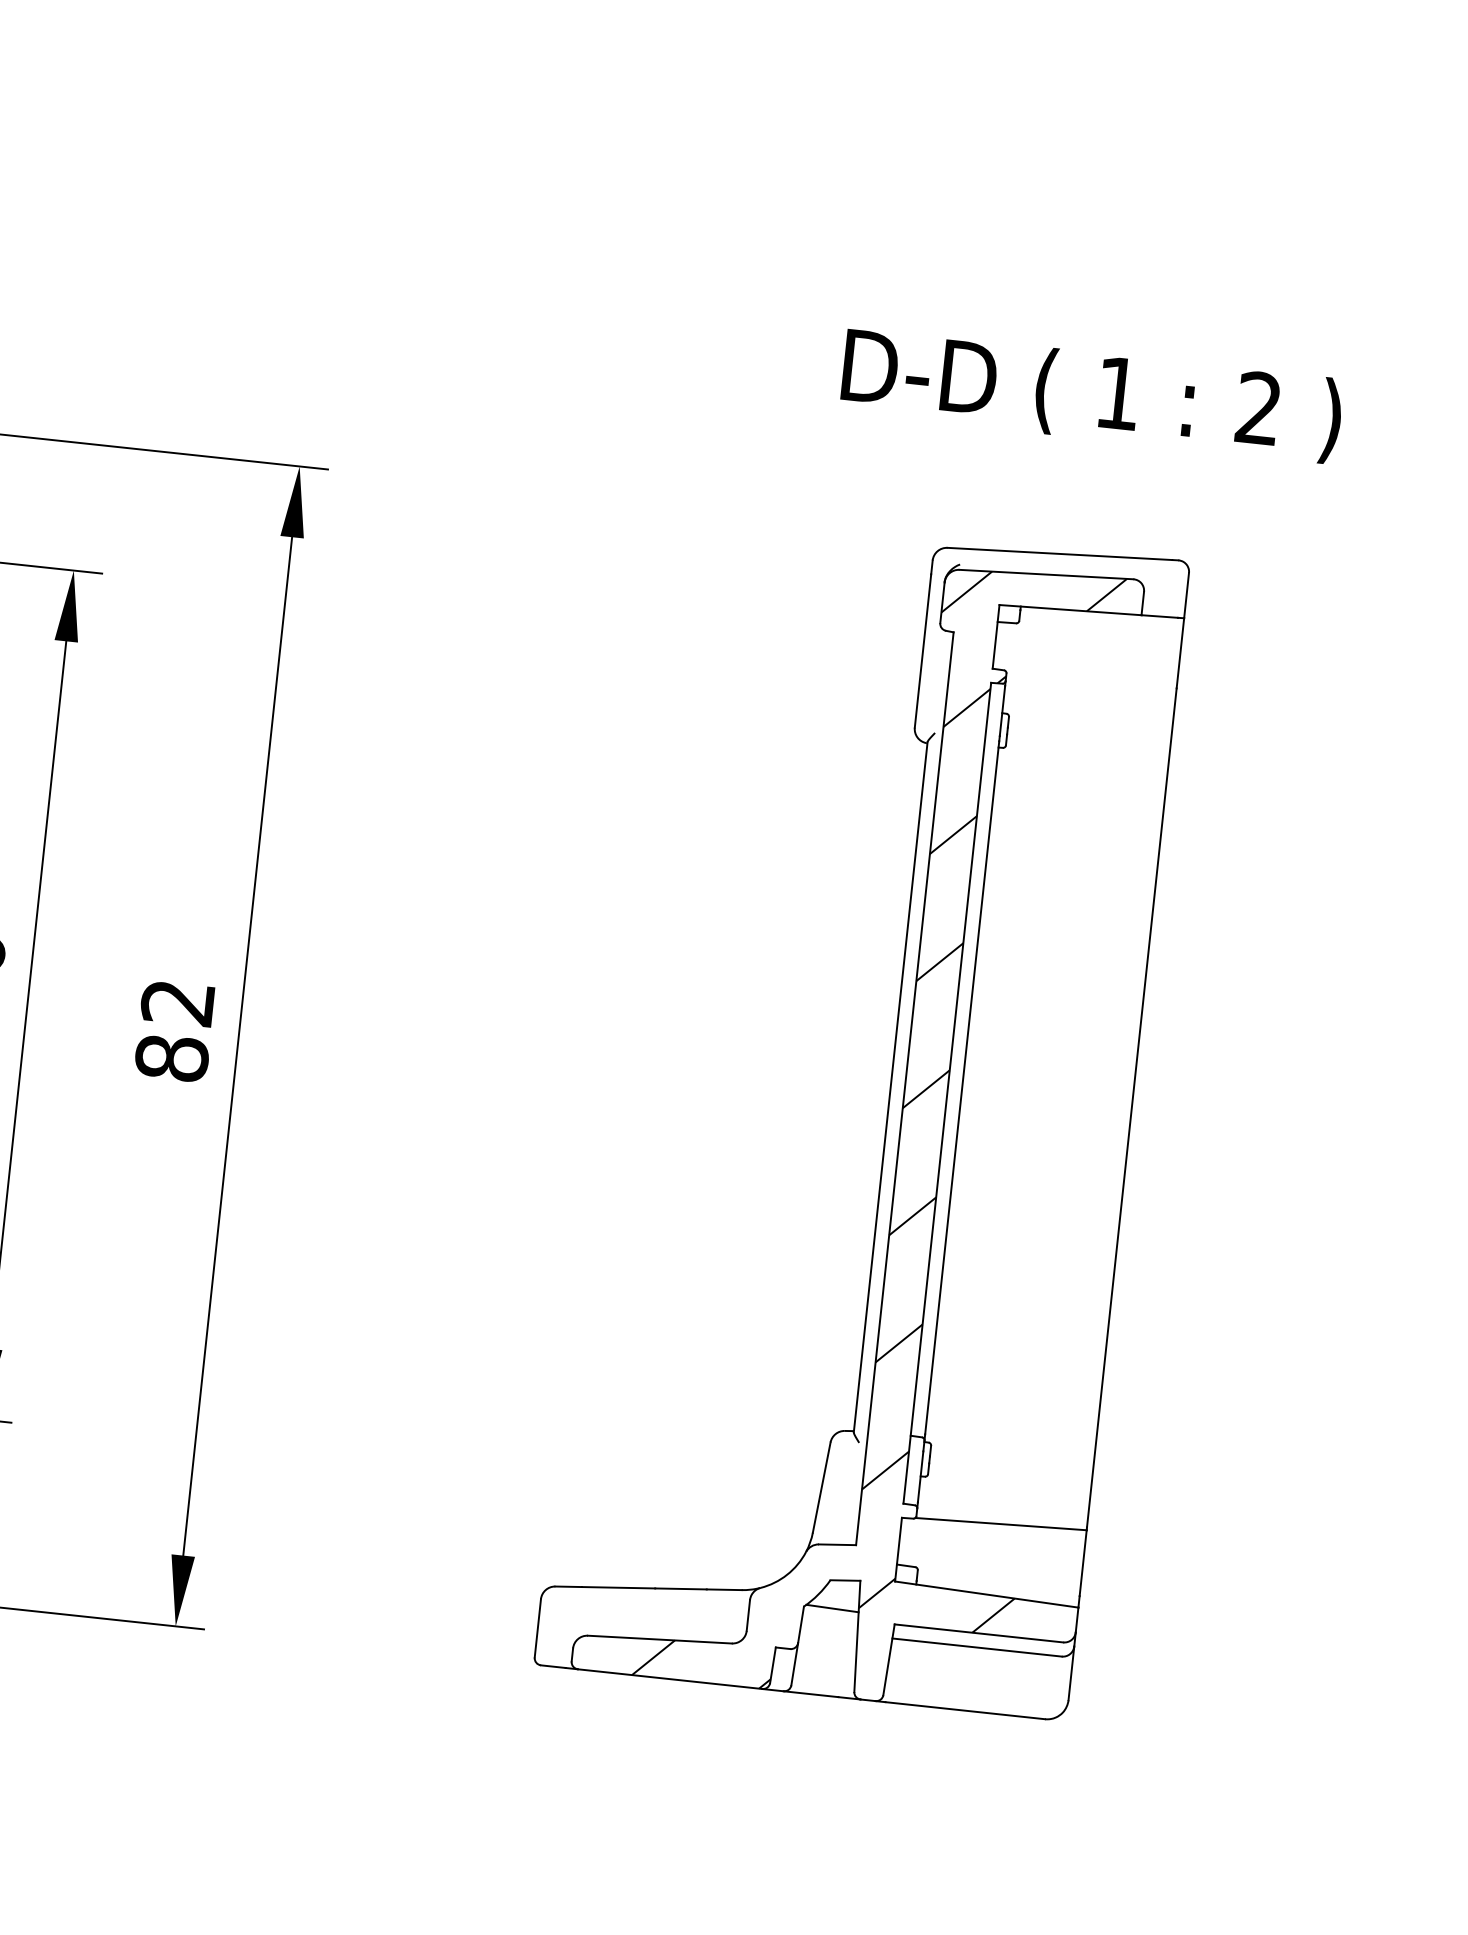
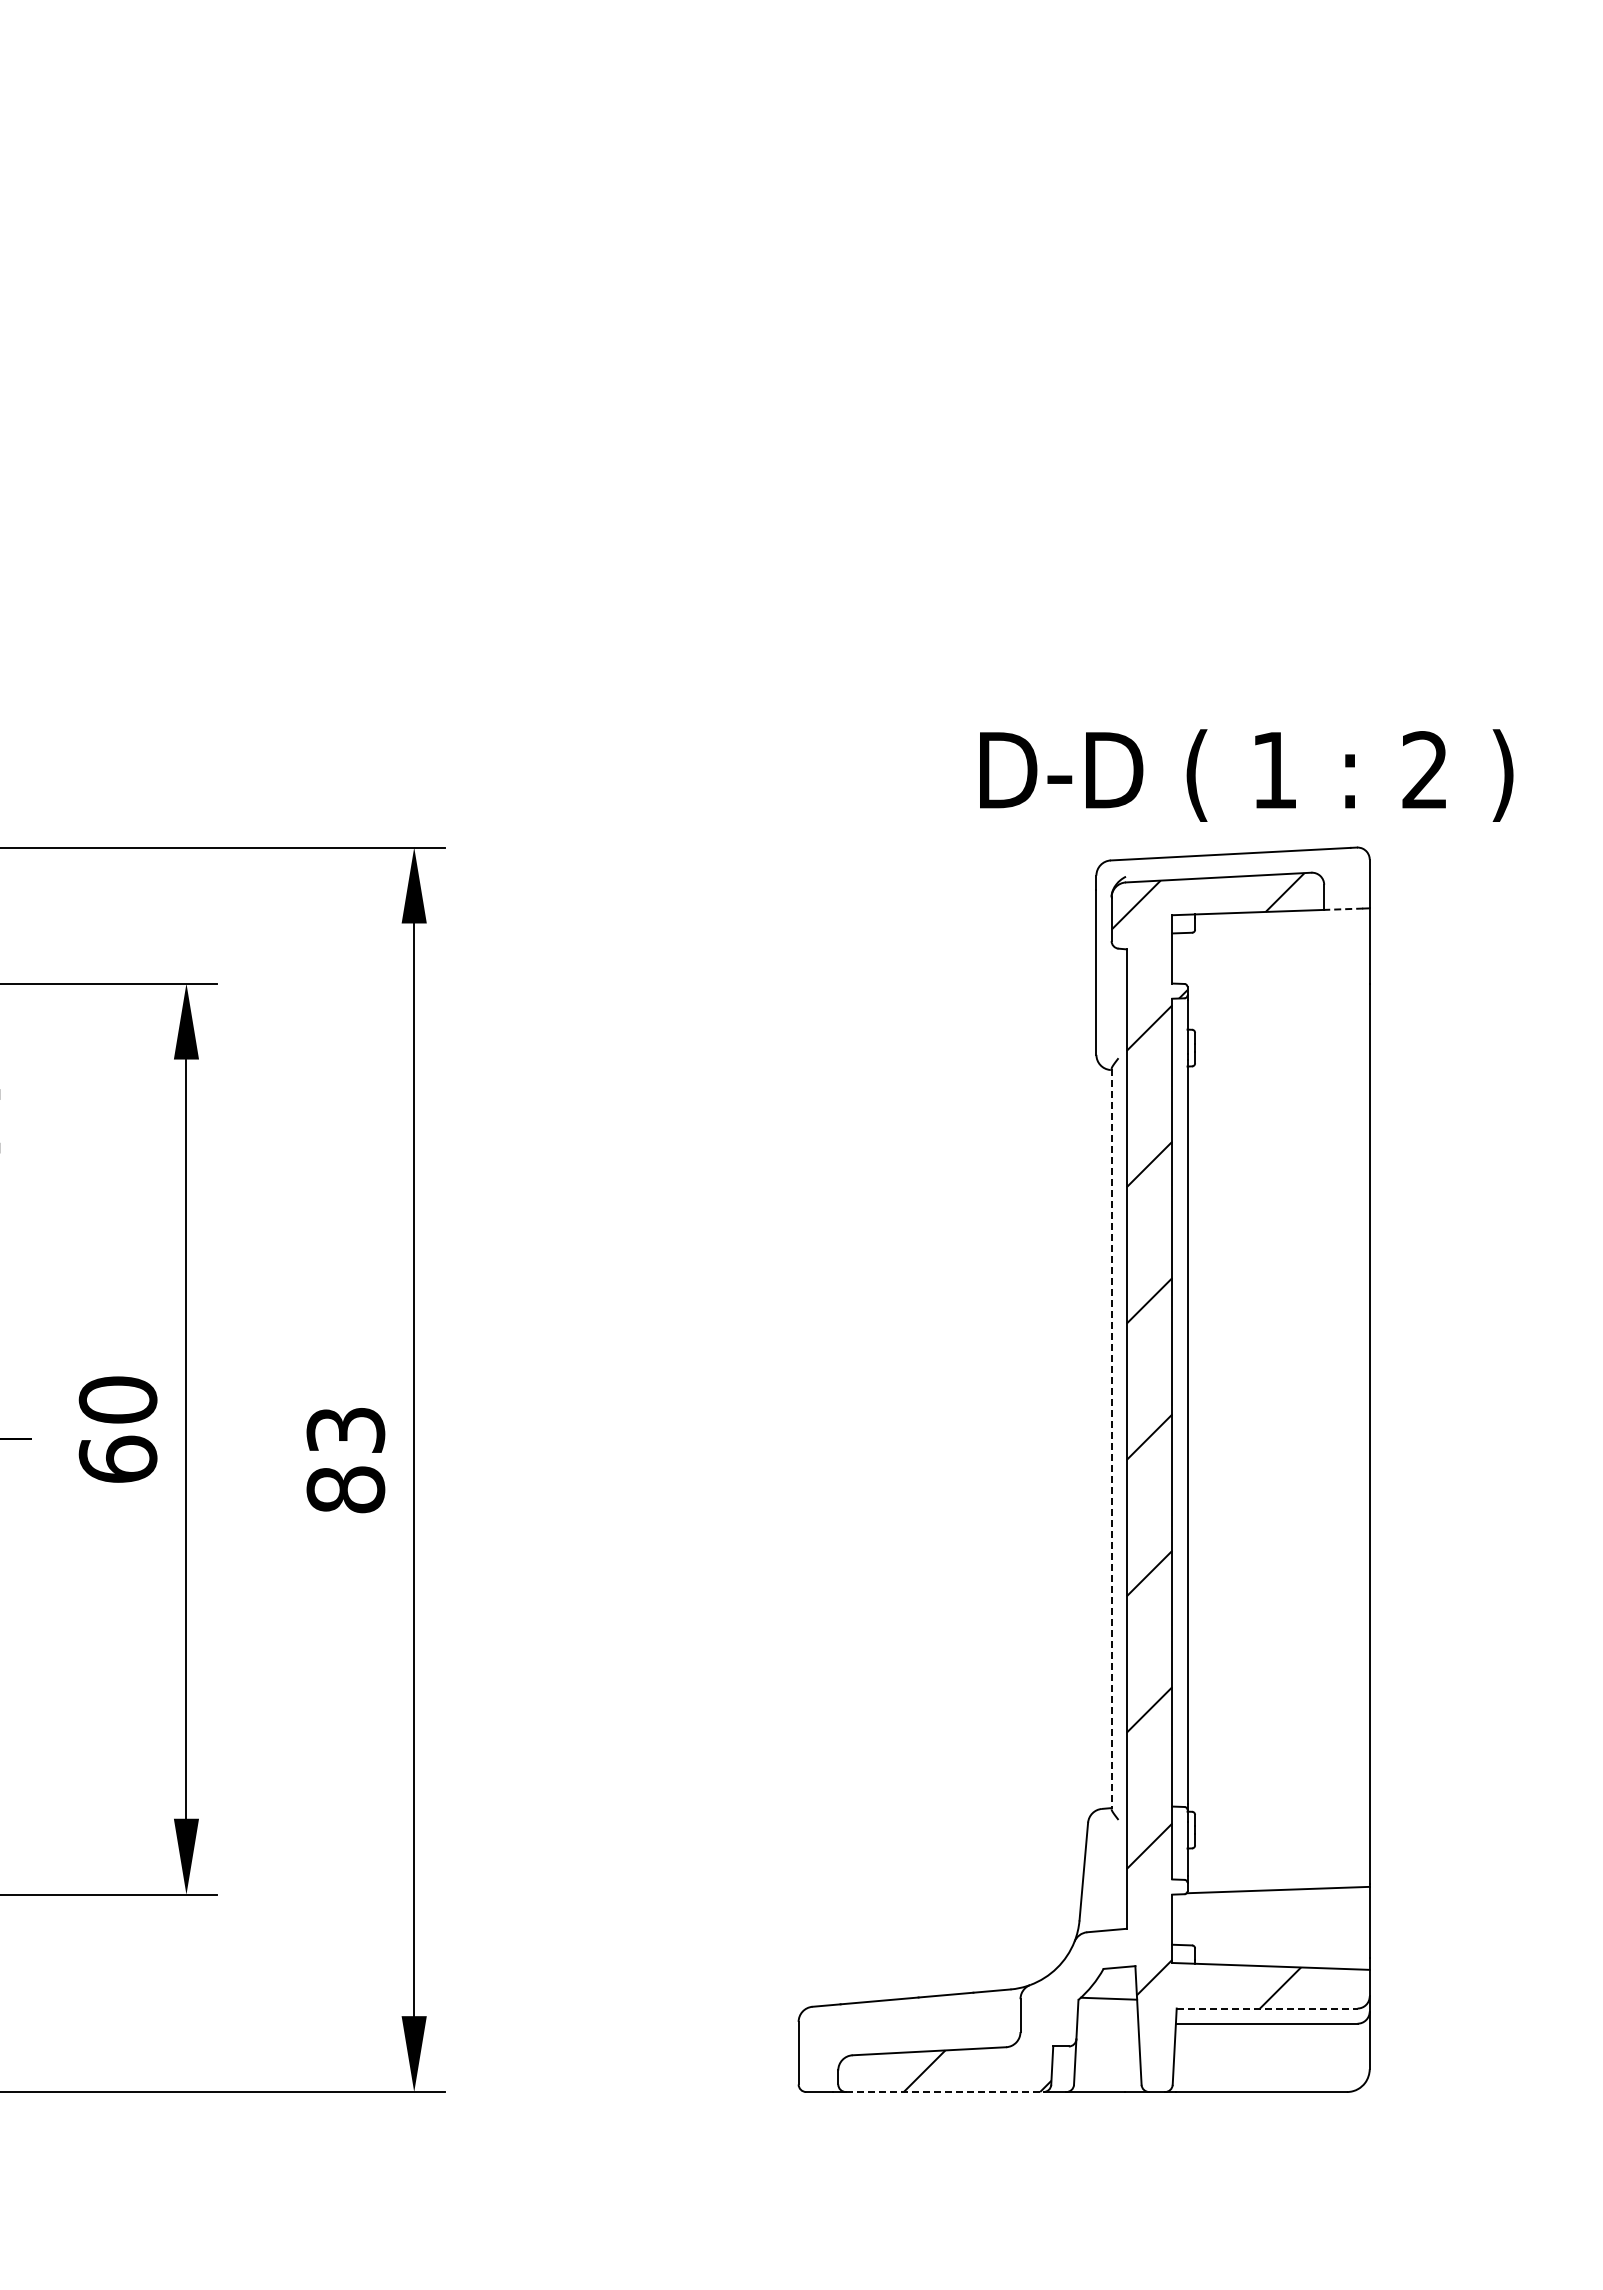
text: (1091, 395) -> (1246, 775), moved
line: (1159, 616) -> (1343, 909), solid -> dashed
text: (177, 1002) -> (345, 1430), 82 -> 83
line: (890, 1087) -> (1111, 1439), solid -> dashed
line: (979, 1633) -> (1267, 2008), solid -> dashed
line: (669, 1679) -> (944, 2092), solid -> dashed

